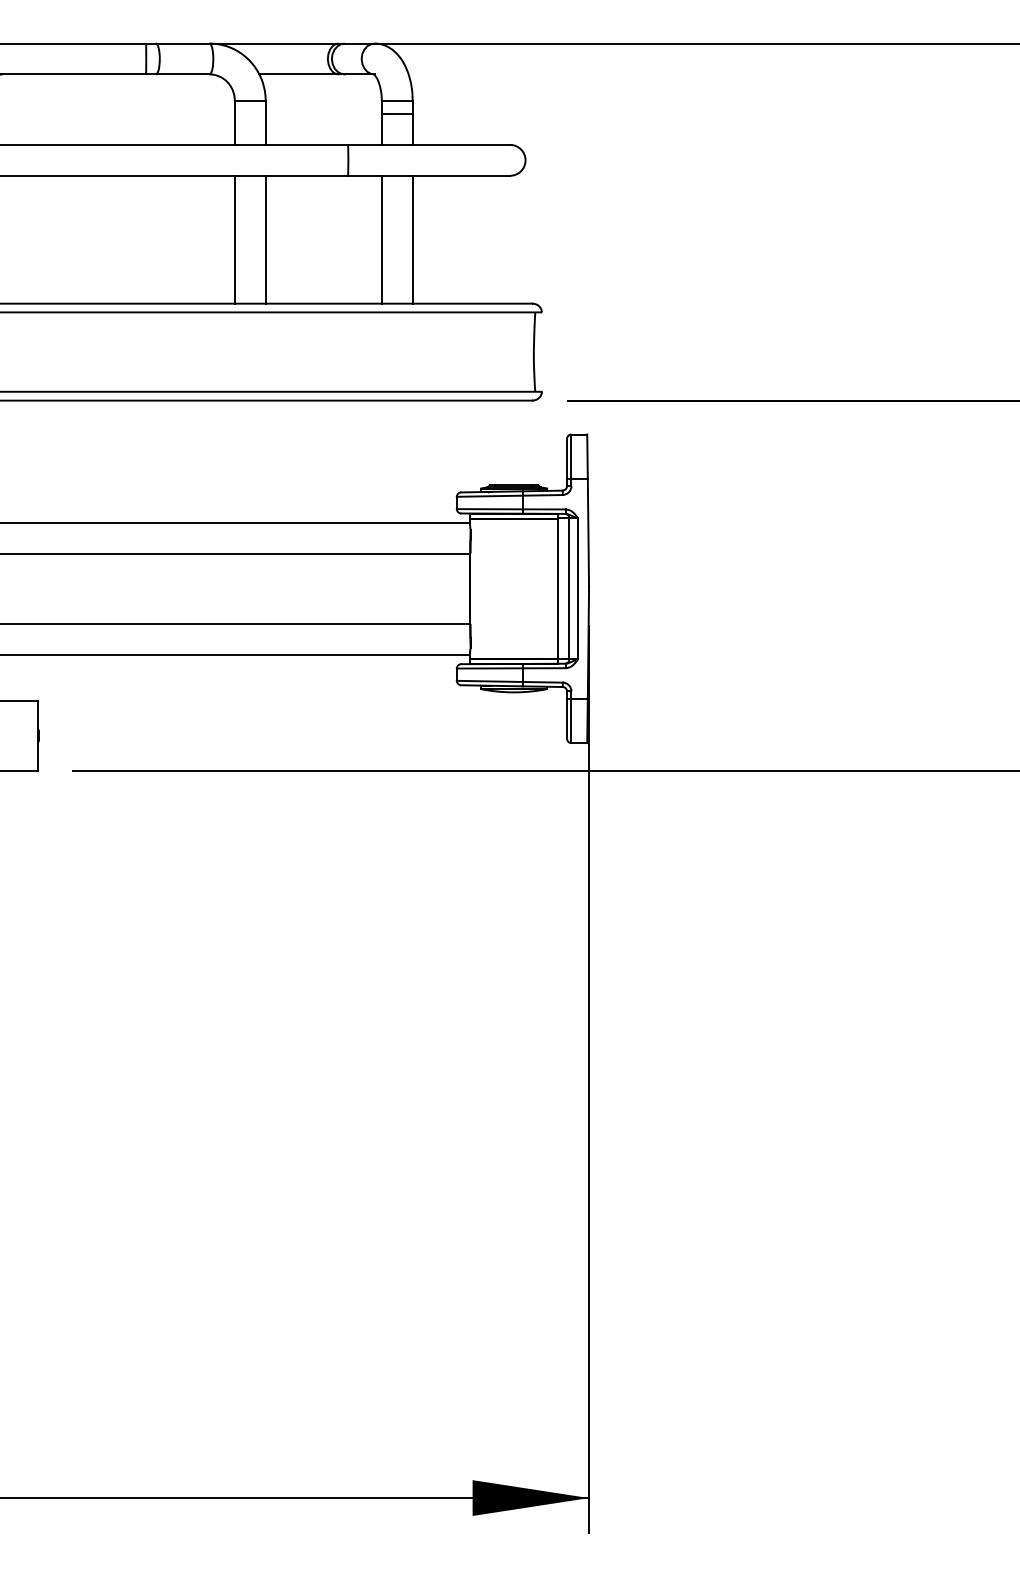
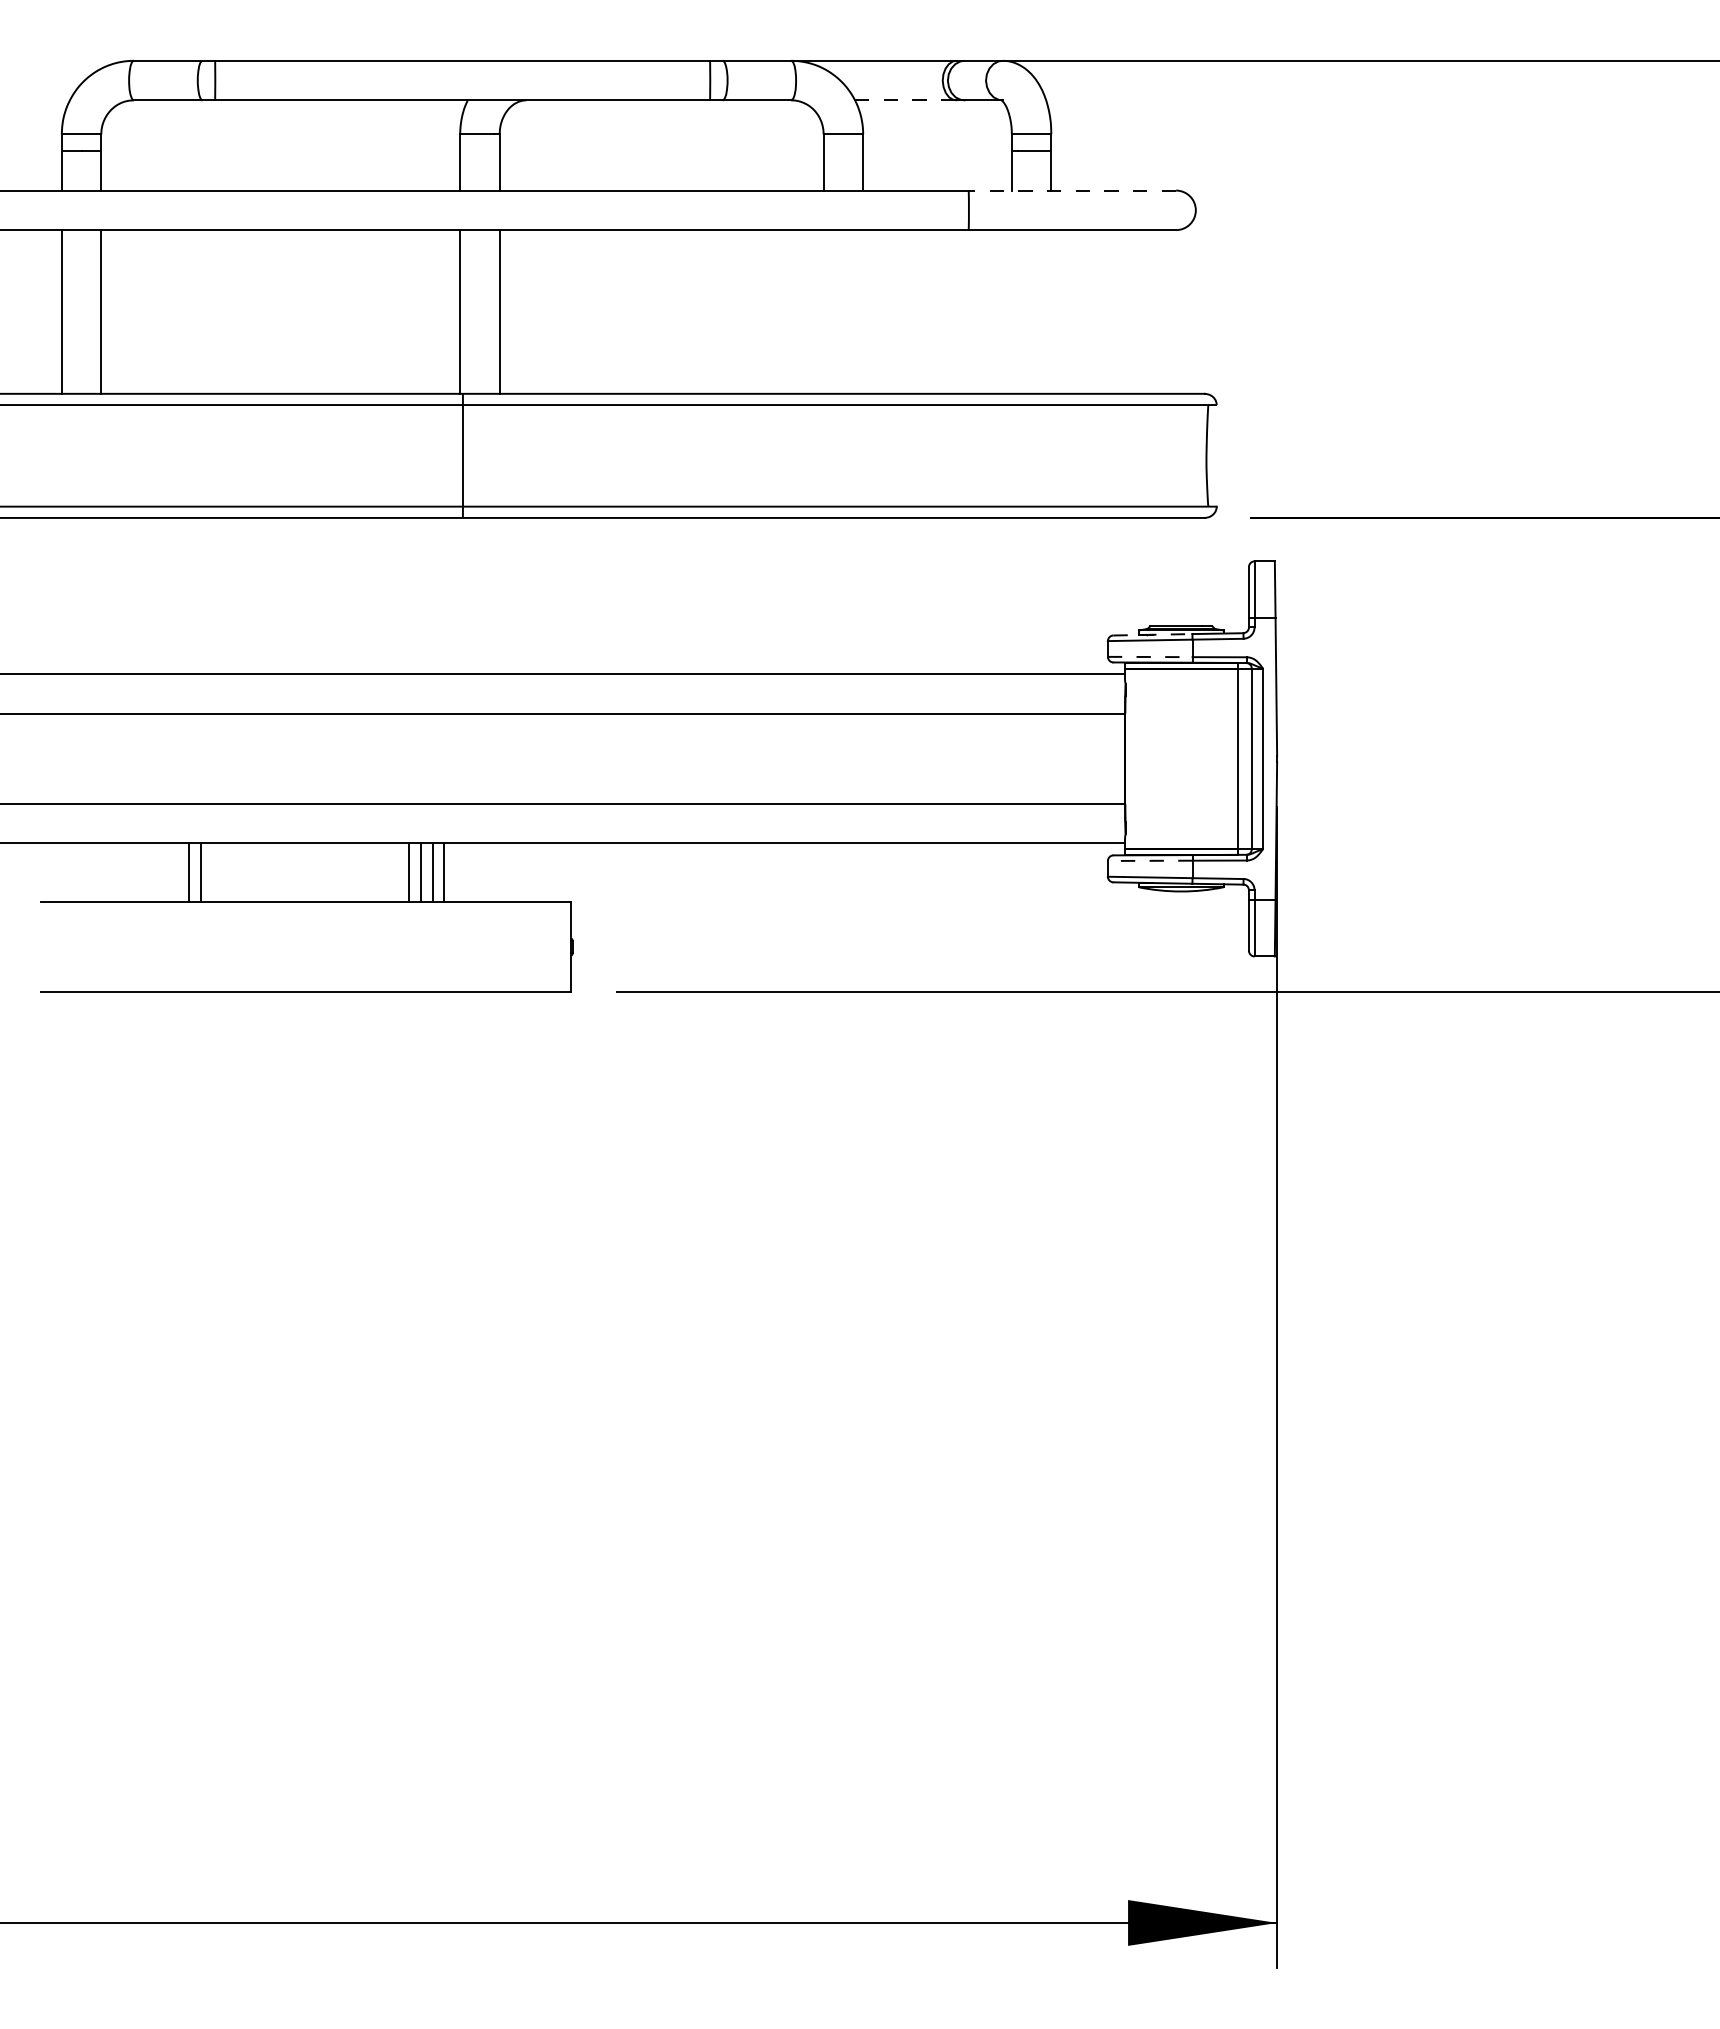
line: (298, 74) -> (905, 100), solid -> dashed
line: (429, 144) -> (1072, 190), solid -> dashed
line: (234, 239) -> (823, 311), removed
line: (265, 239) -> (863, 311), removed
line: (381, 239) -> (1011, 311), removed
line: (412, 239) -> (1051, 311), removed
line: (492, 491) -> (1153, 634), solid -> dashed
line: (490, 509) -> (1150, 657), solid -> dashed
line: (489, 668) -> (1149, 860), solid -> dashed

